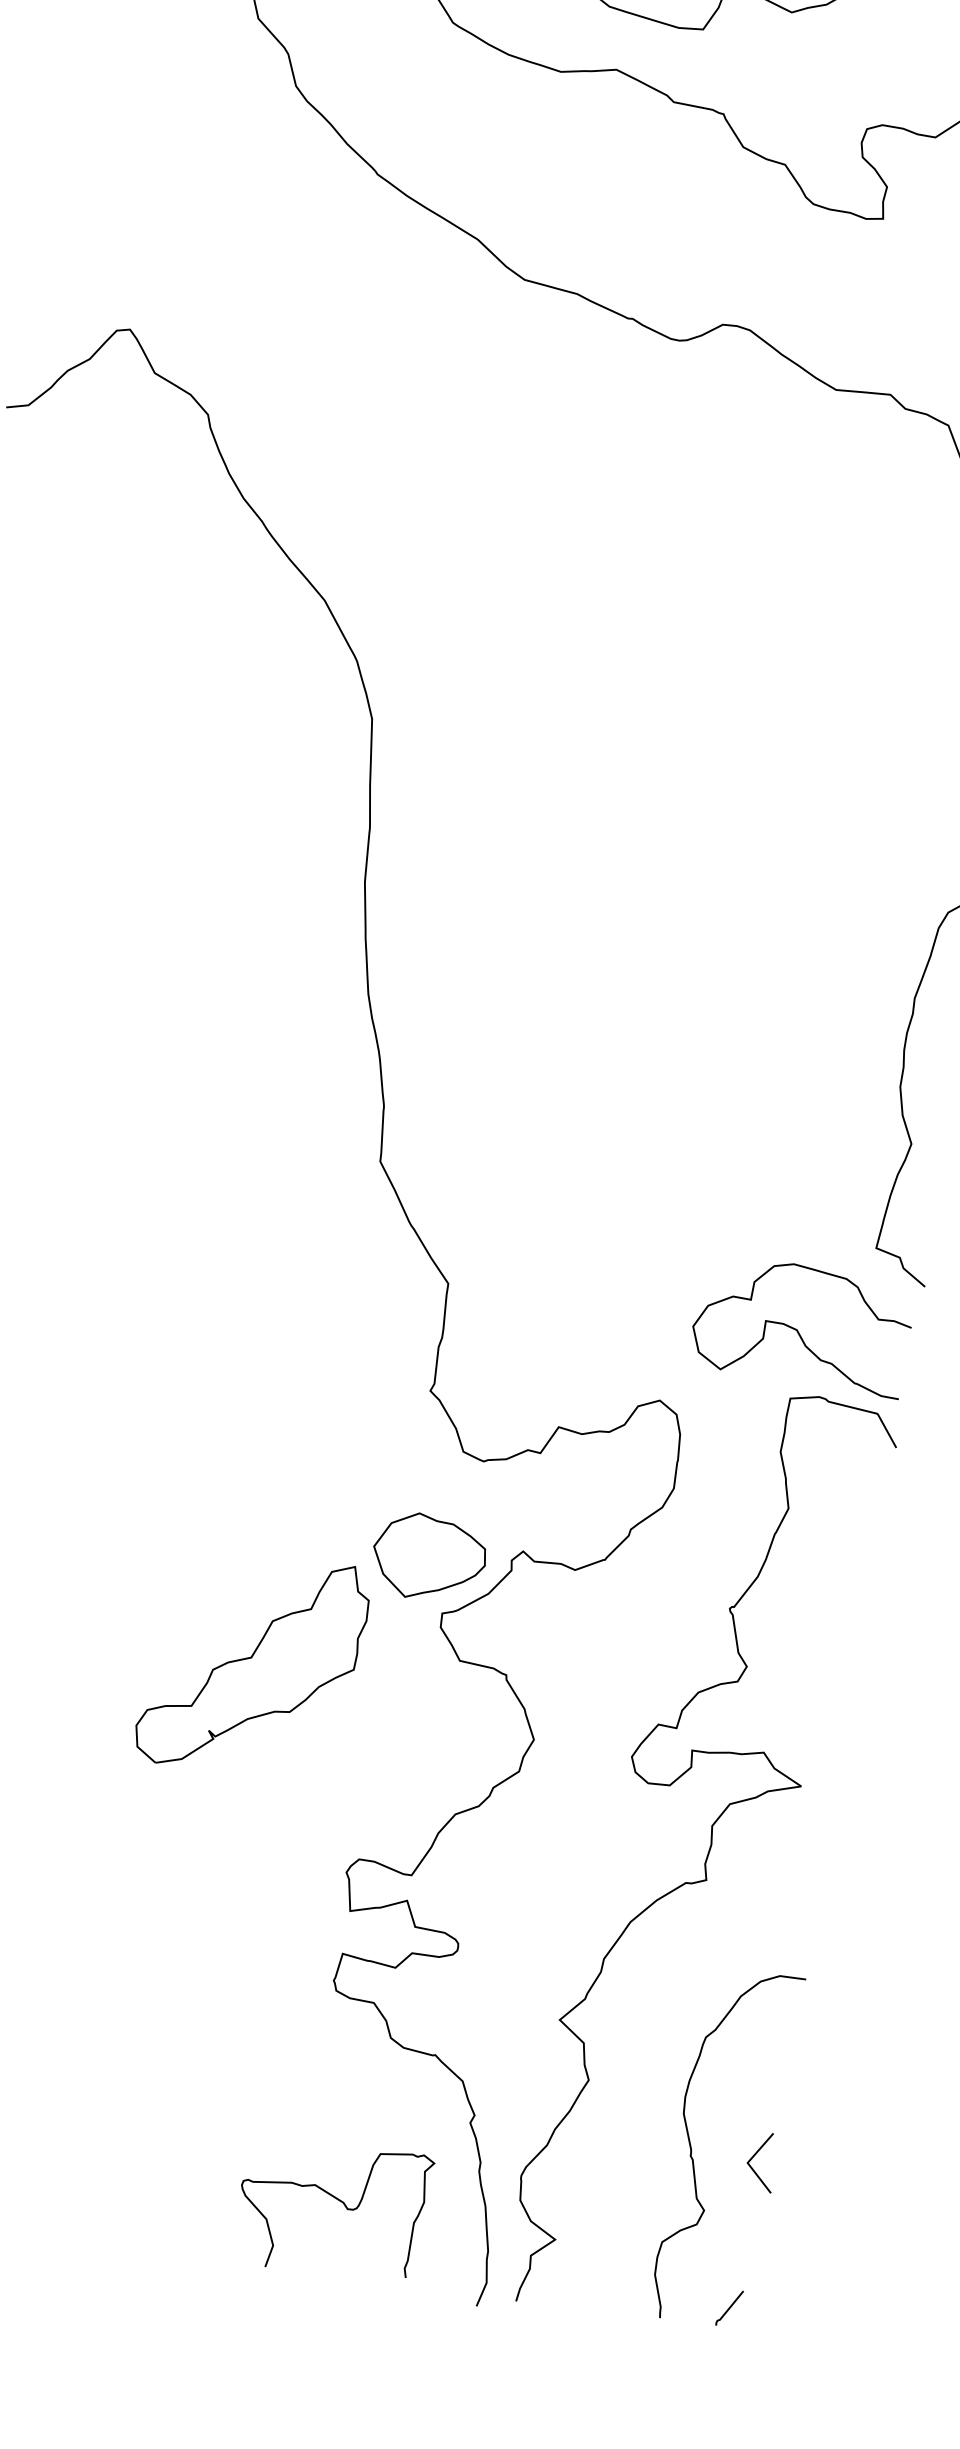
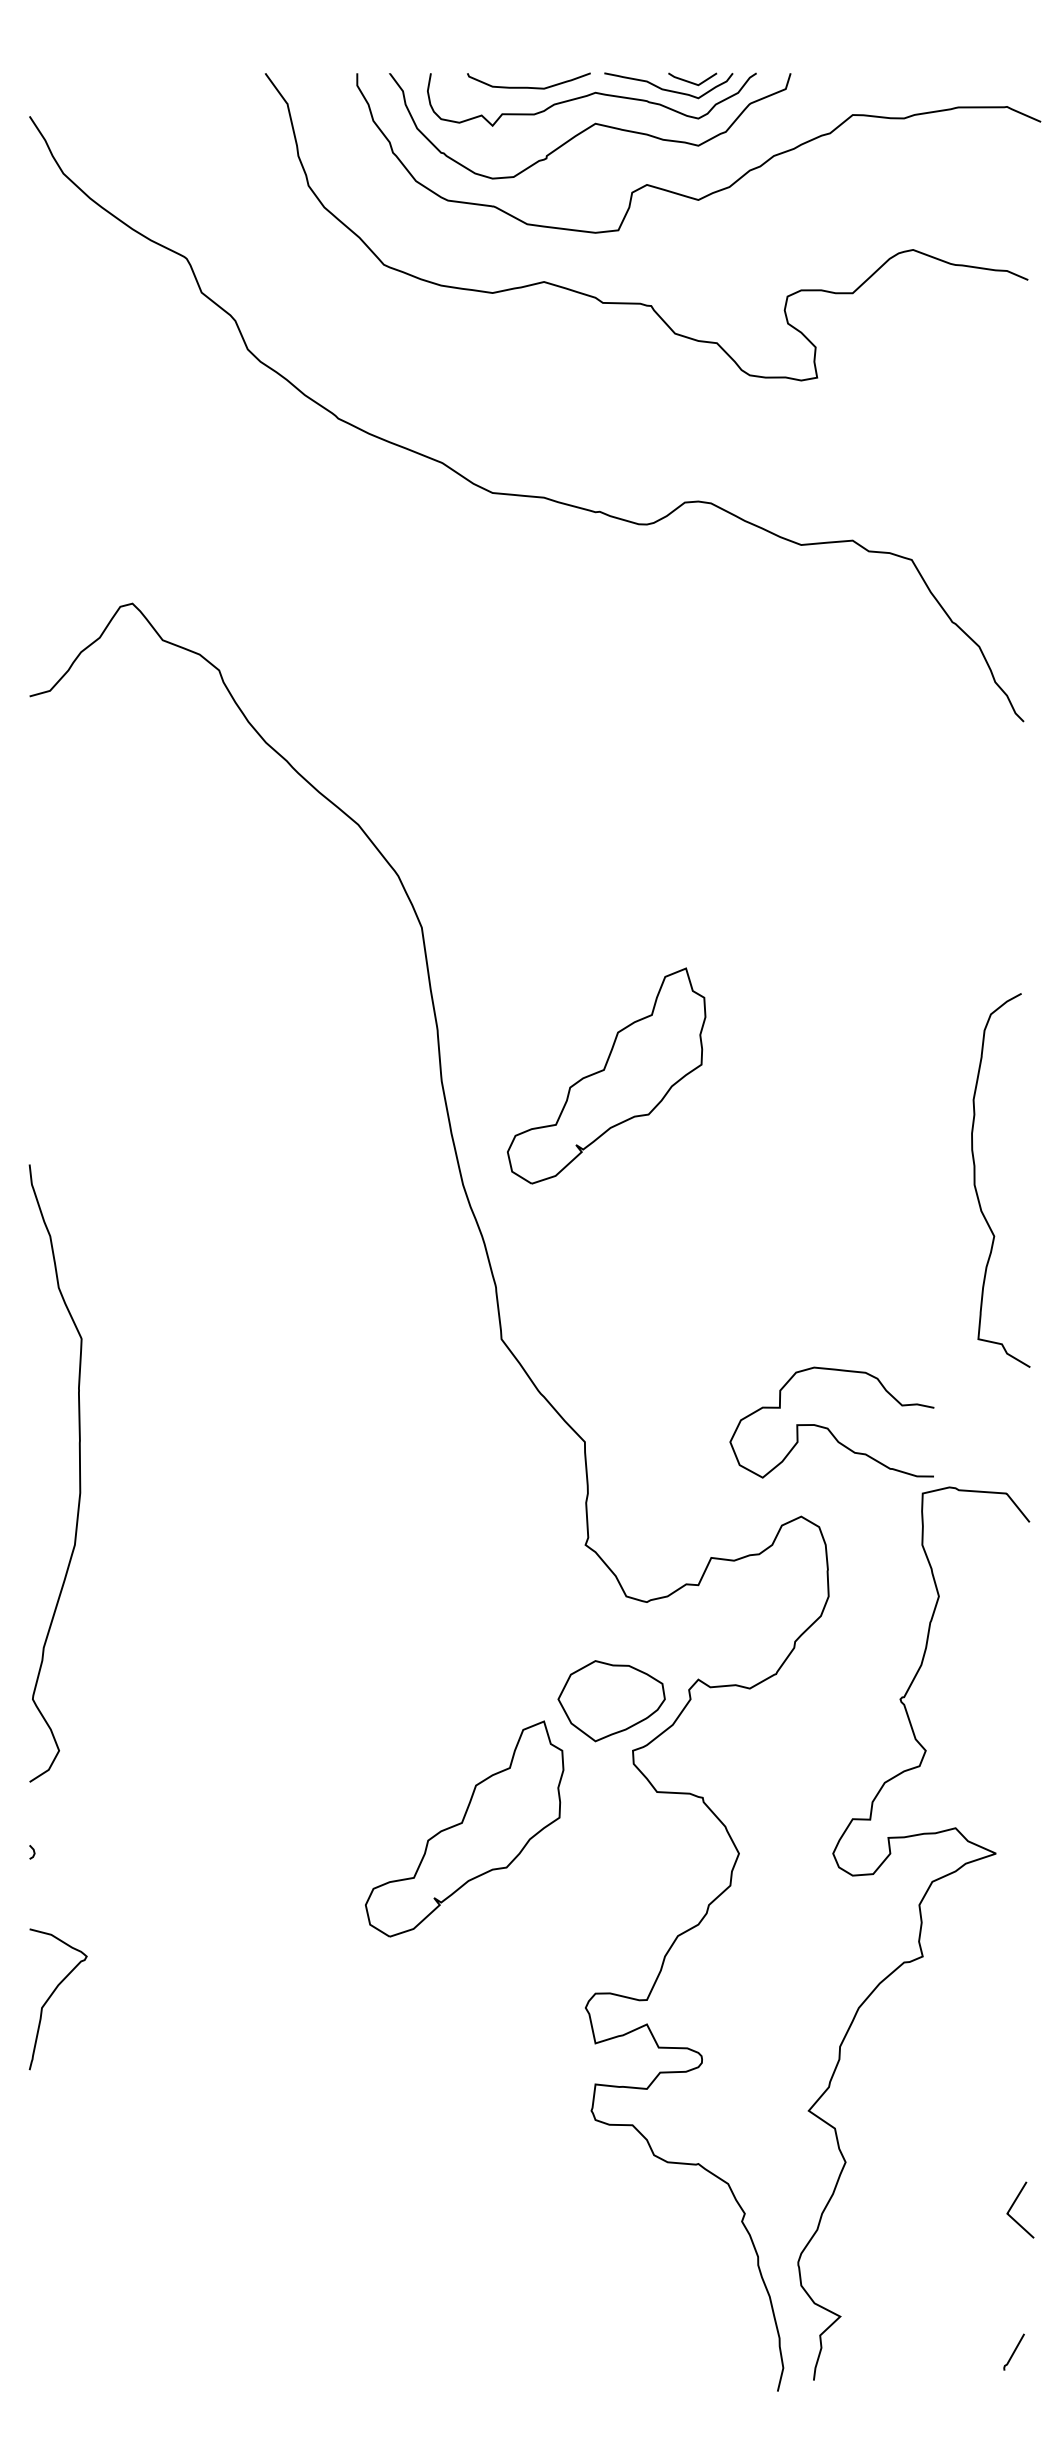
part: (537, 906) -> (606, 1075), added
curve: (796, 1328) -> (827, 1427), moved
curve: (692, 2149) -> (953, 2210), removed
curve: (337, 2200) -> (630, 2315), removed

